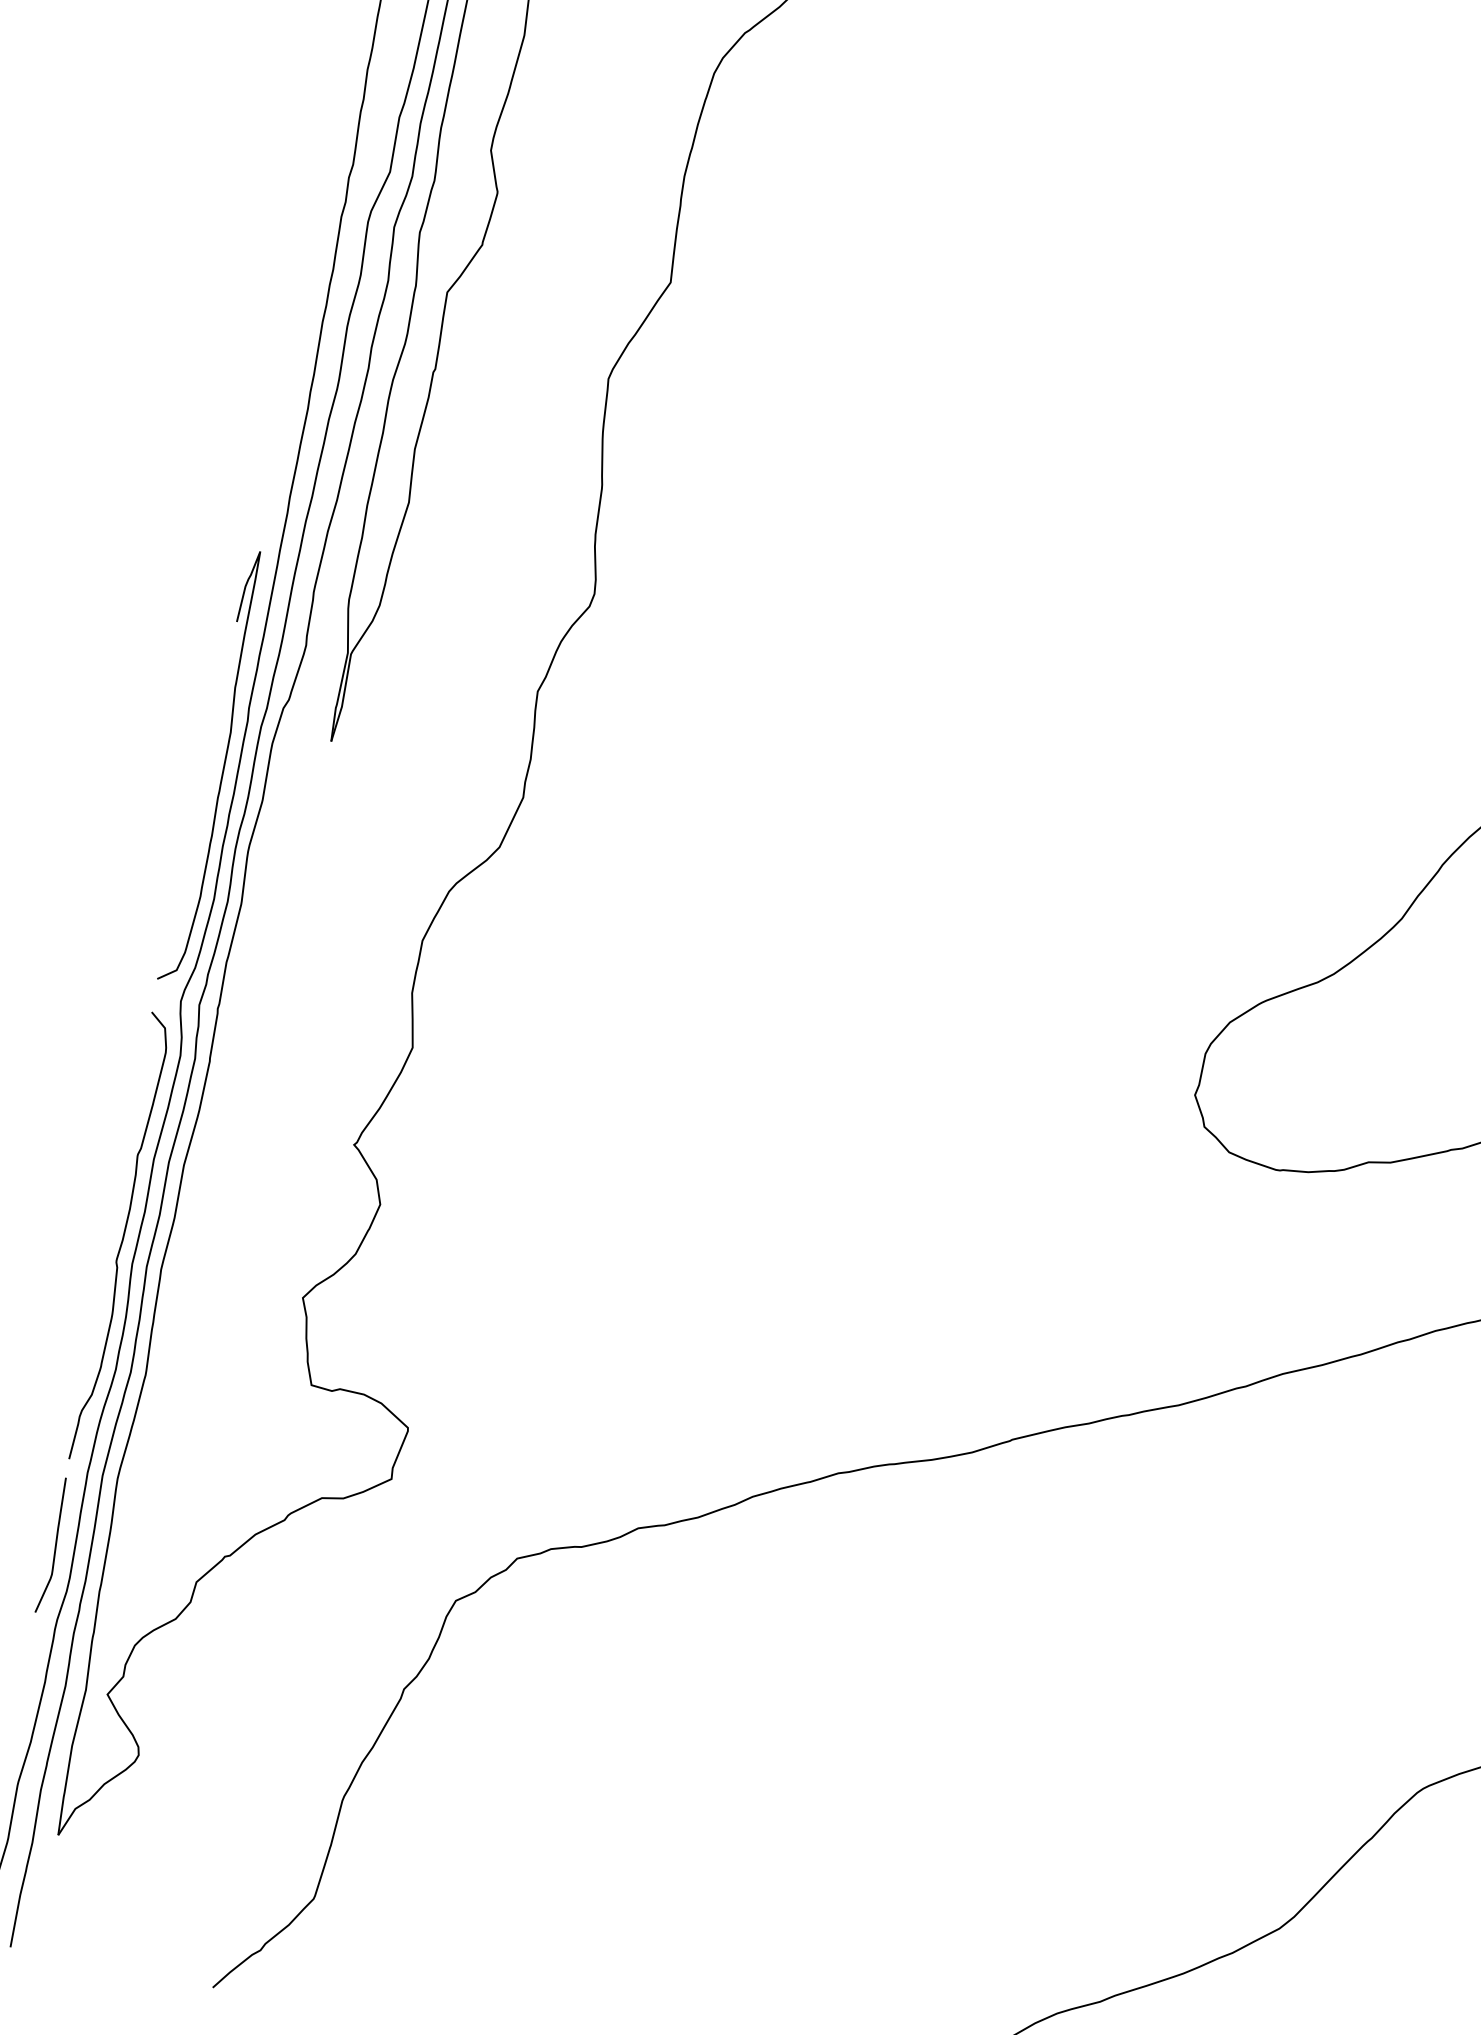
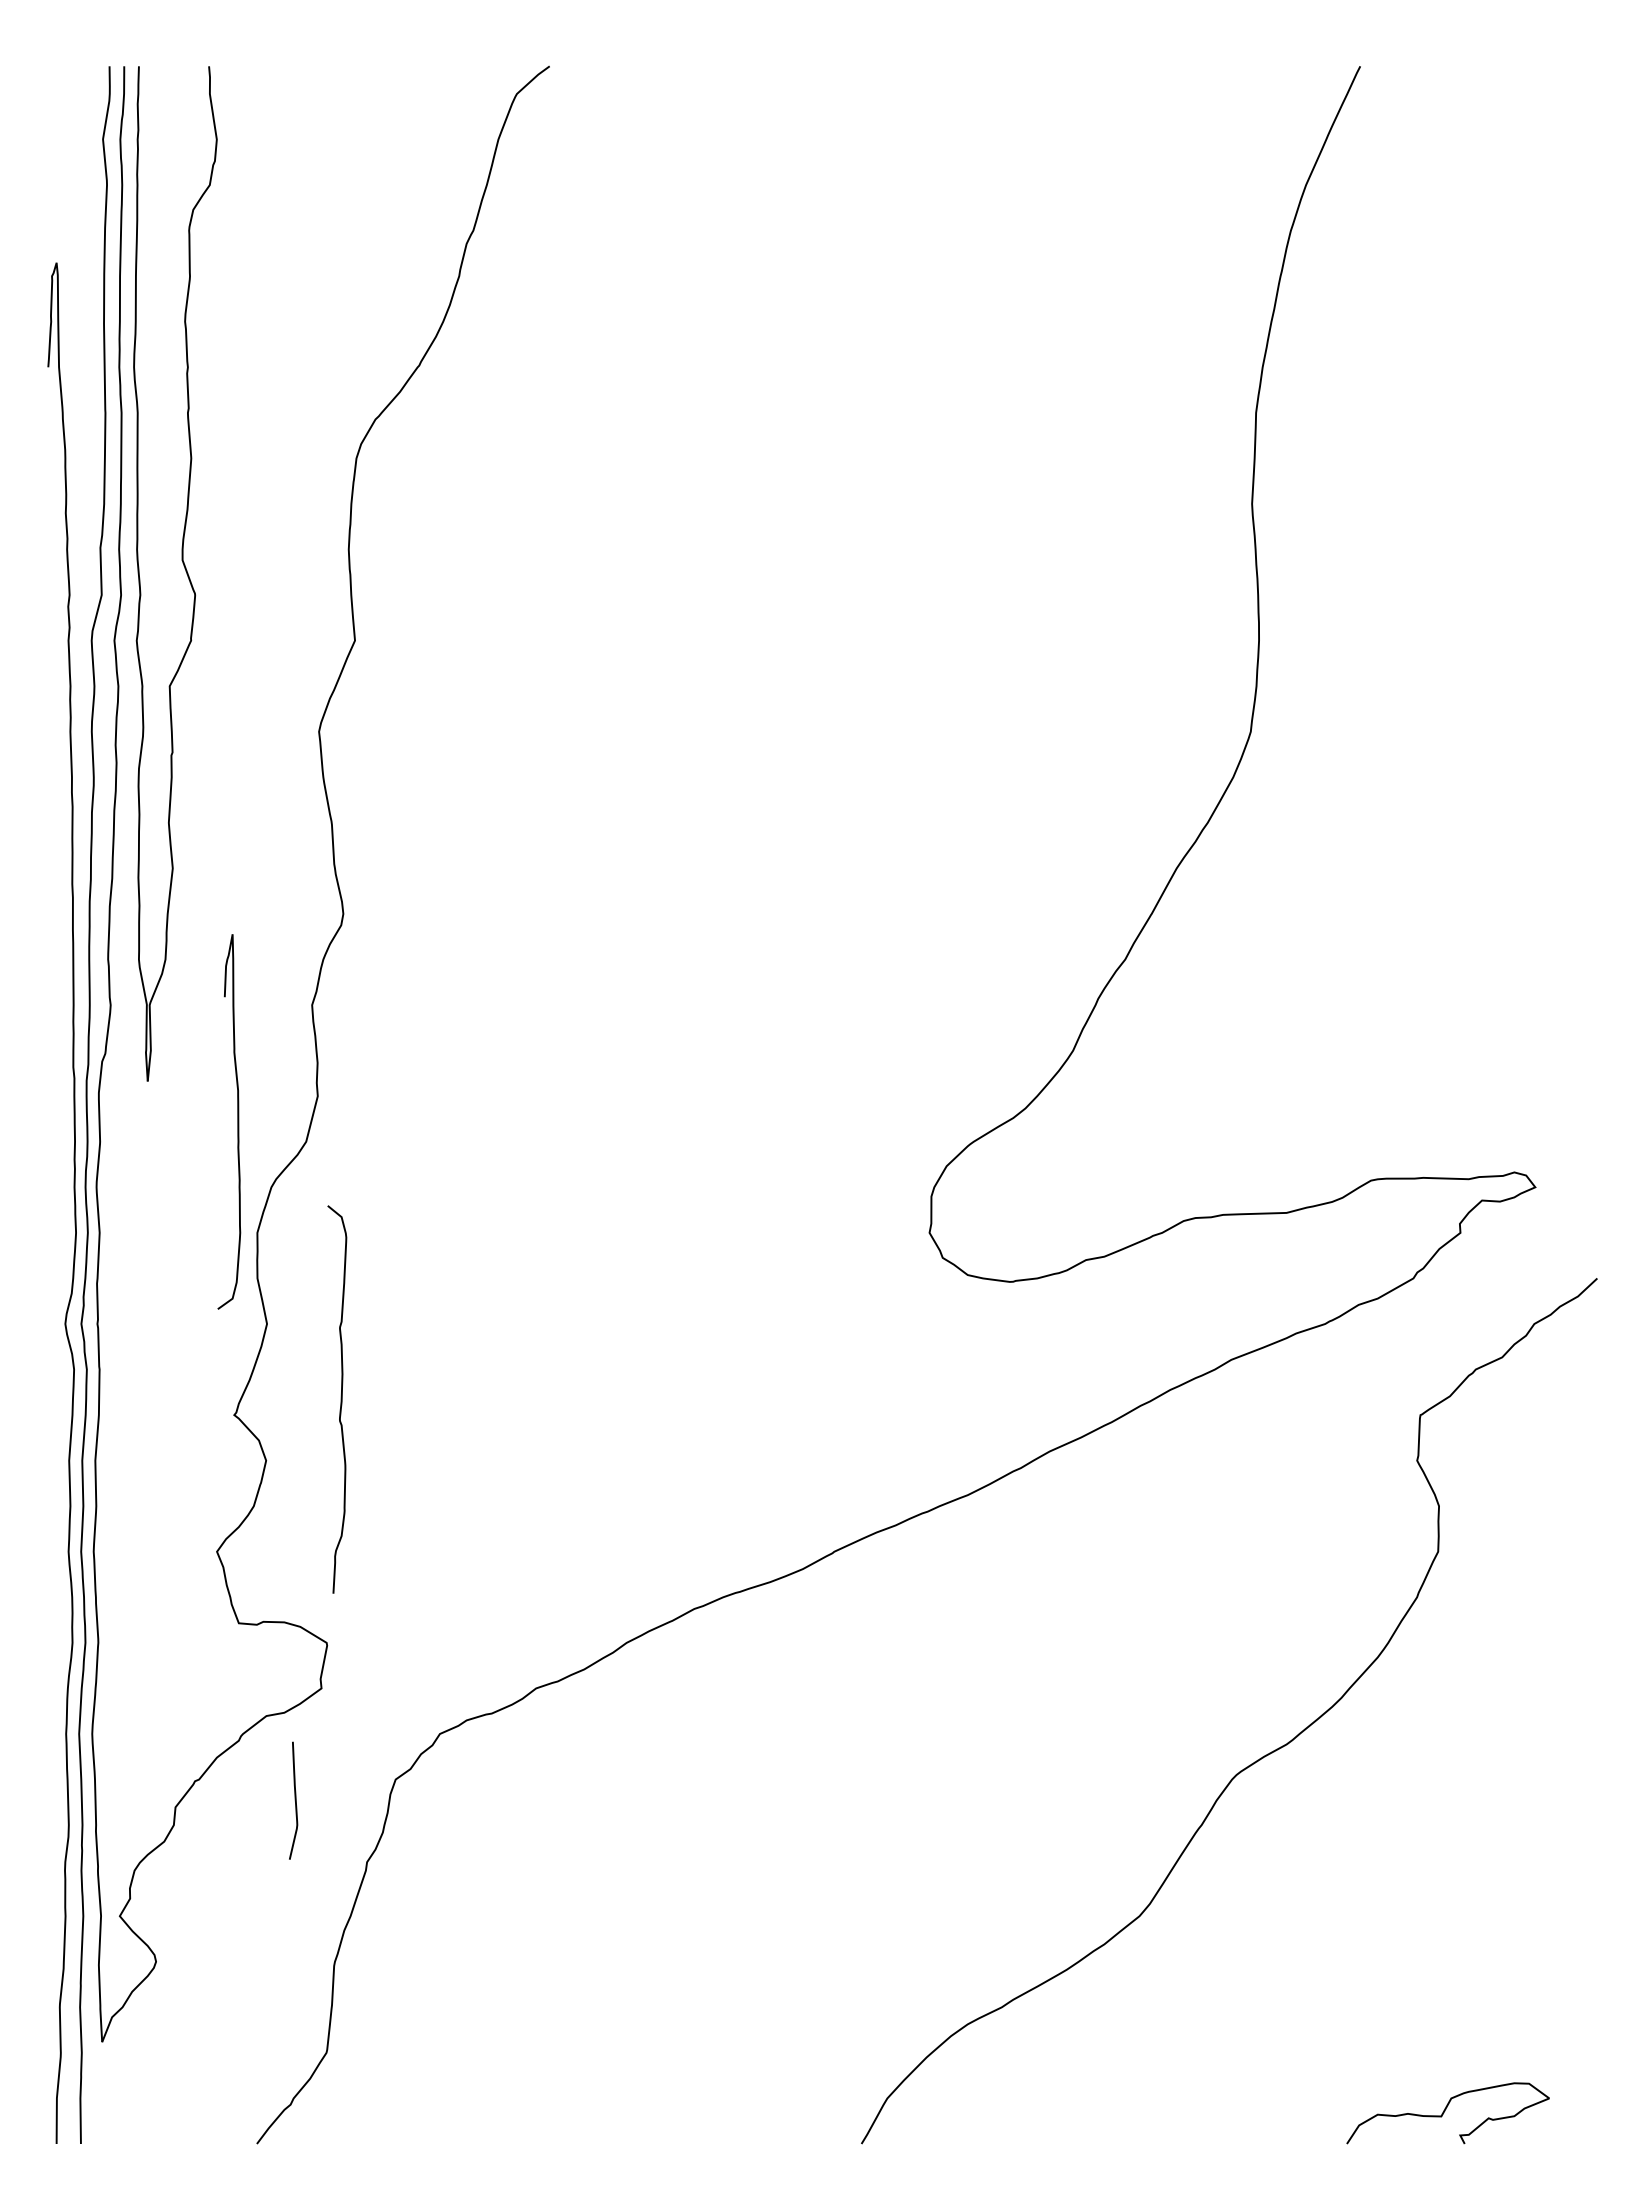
curve: (222, 767) -> (237, 1121), moved
curve: (121, 1237) -> (340, 1399), moved
curve: (54, 1545) -> (294, 1800), moved

